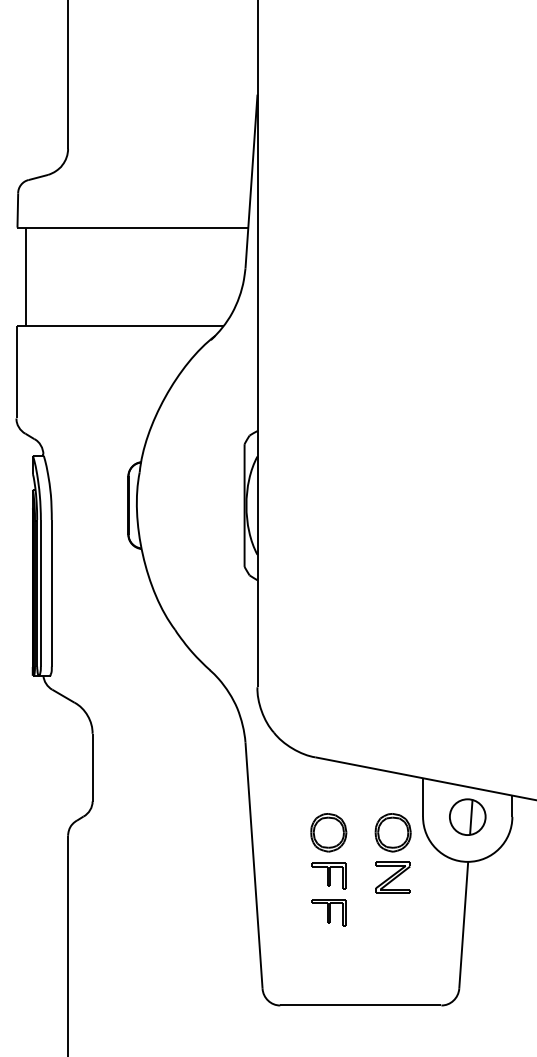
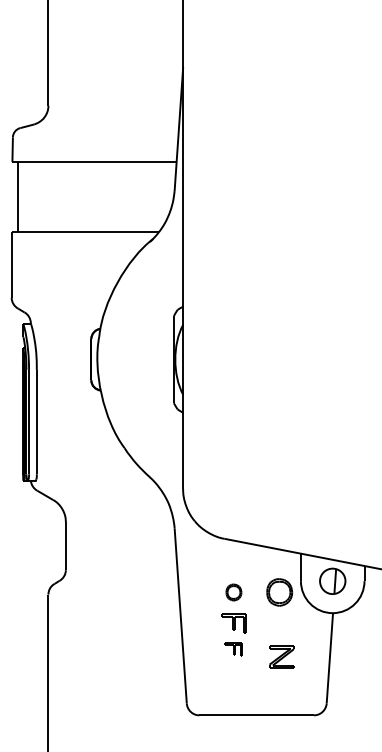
part: (328, 832) -> (233, 592), size x0.6
part: (392, 877) -> (281, 657), moved
part: (328, 912) -> (233, 649), size x0.7

